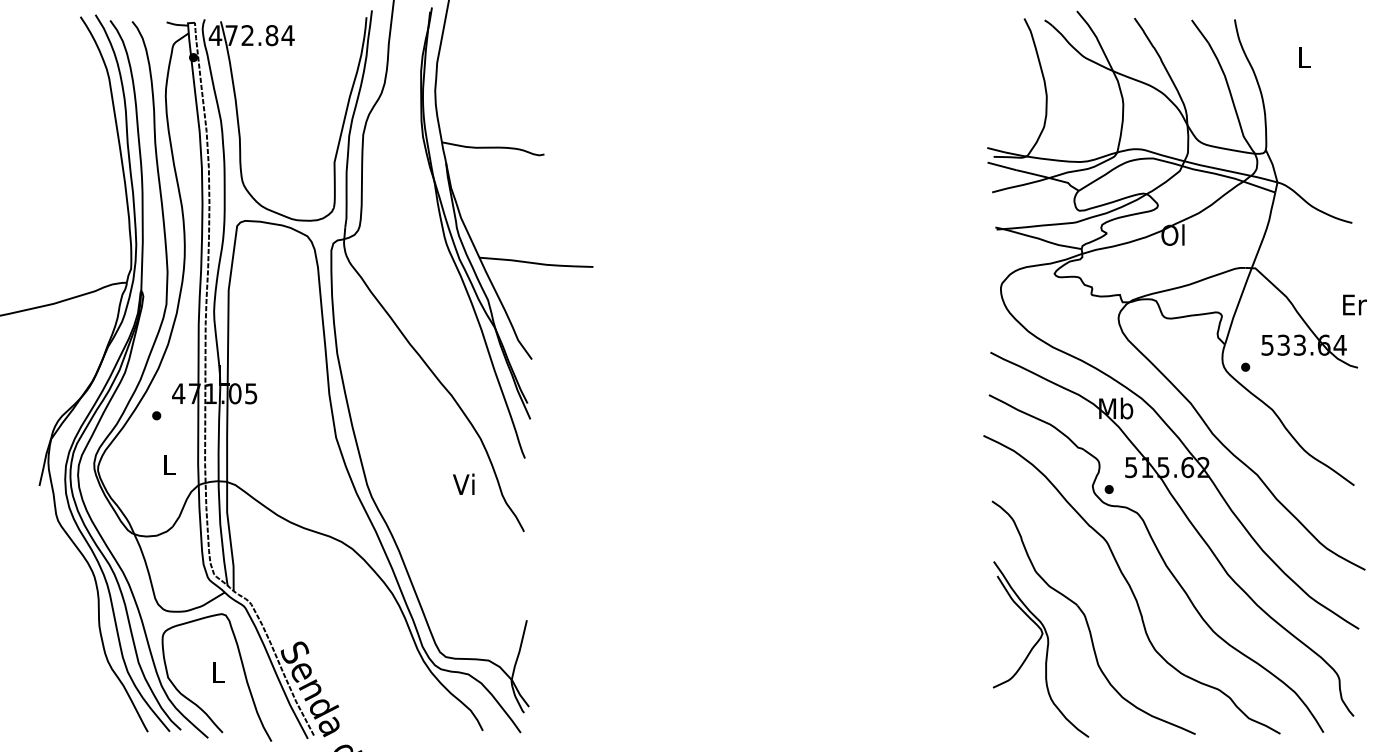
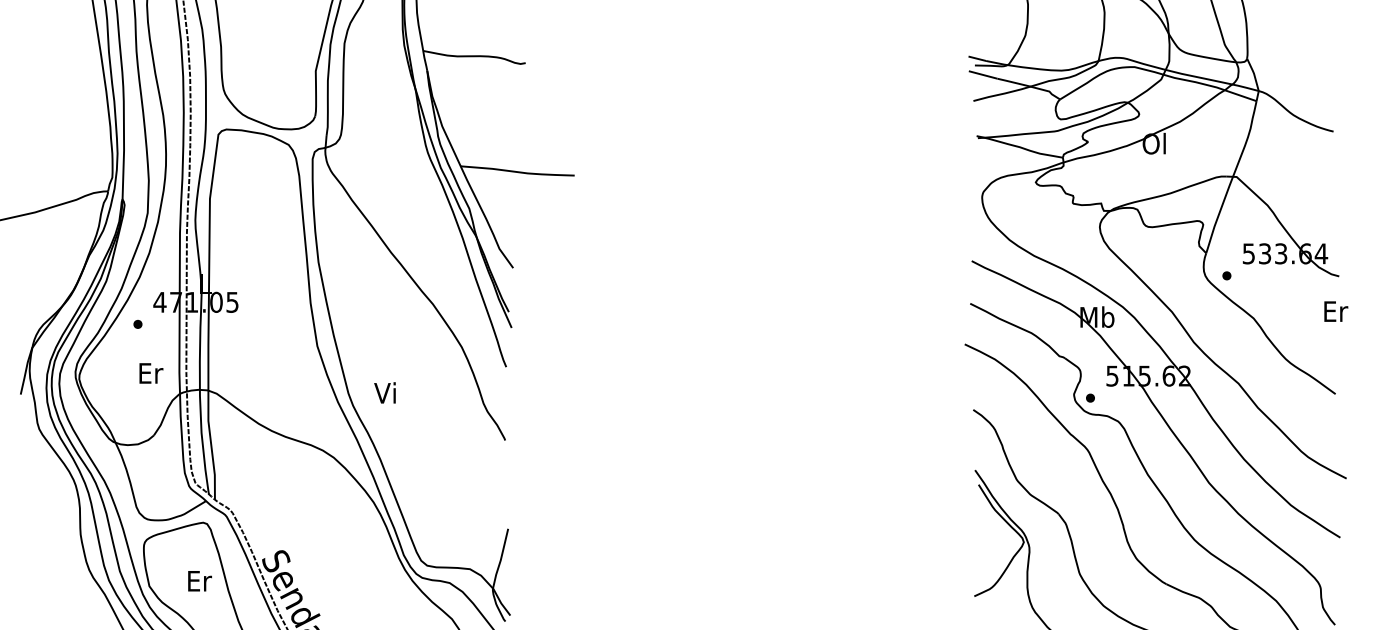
text: (1354, 304) -> (1335, 311), moved
text: (170, 464) -> (151, 373), L -> Er
text: (463, 483) -> (384, 392), moved
text: (218, 672) -> (199, 581), L -> Er

